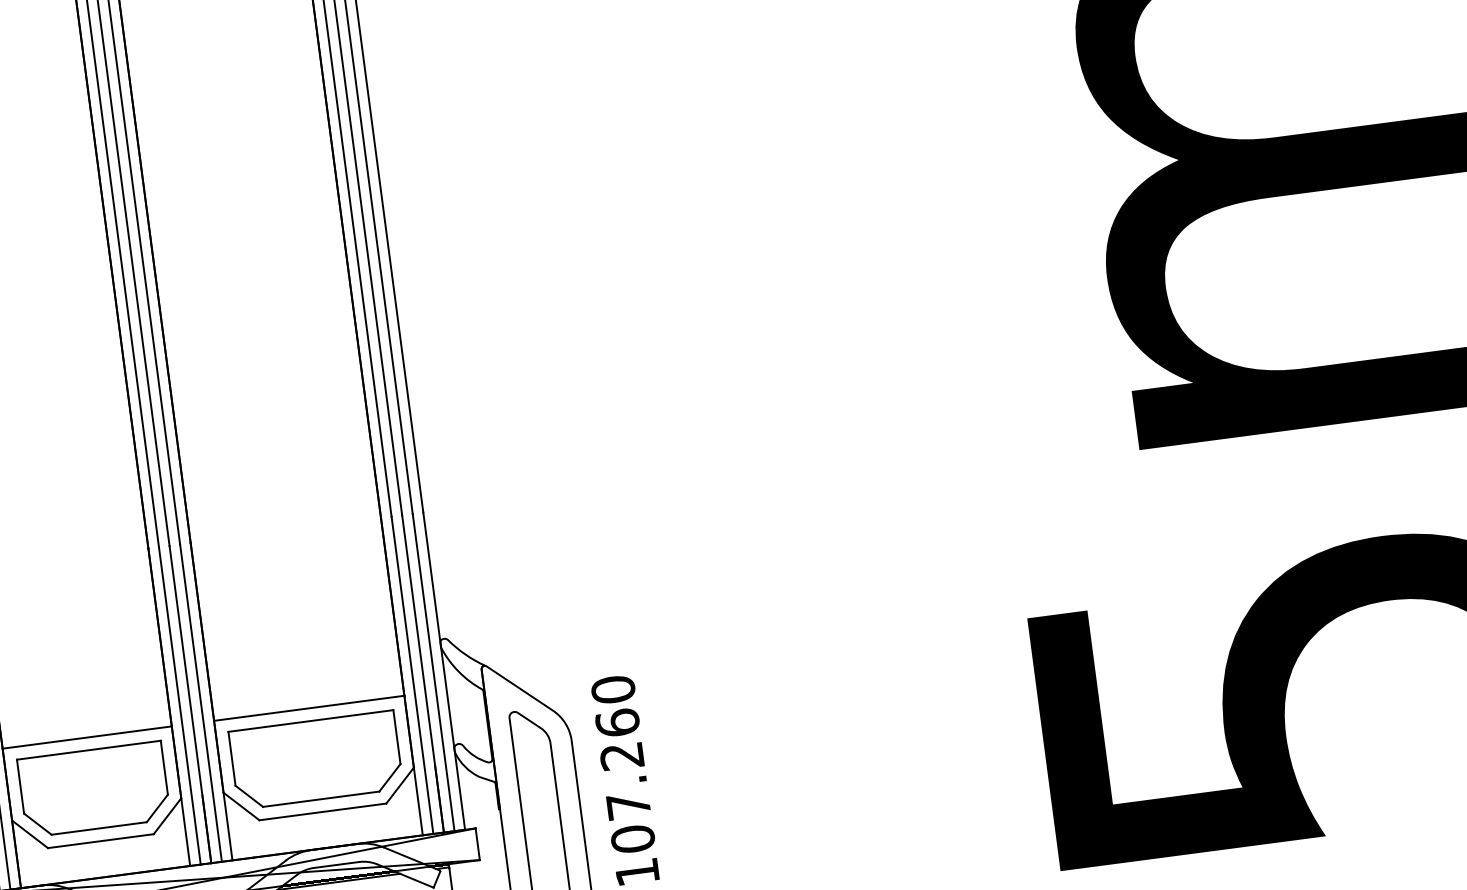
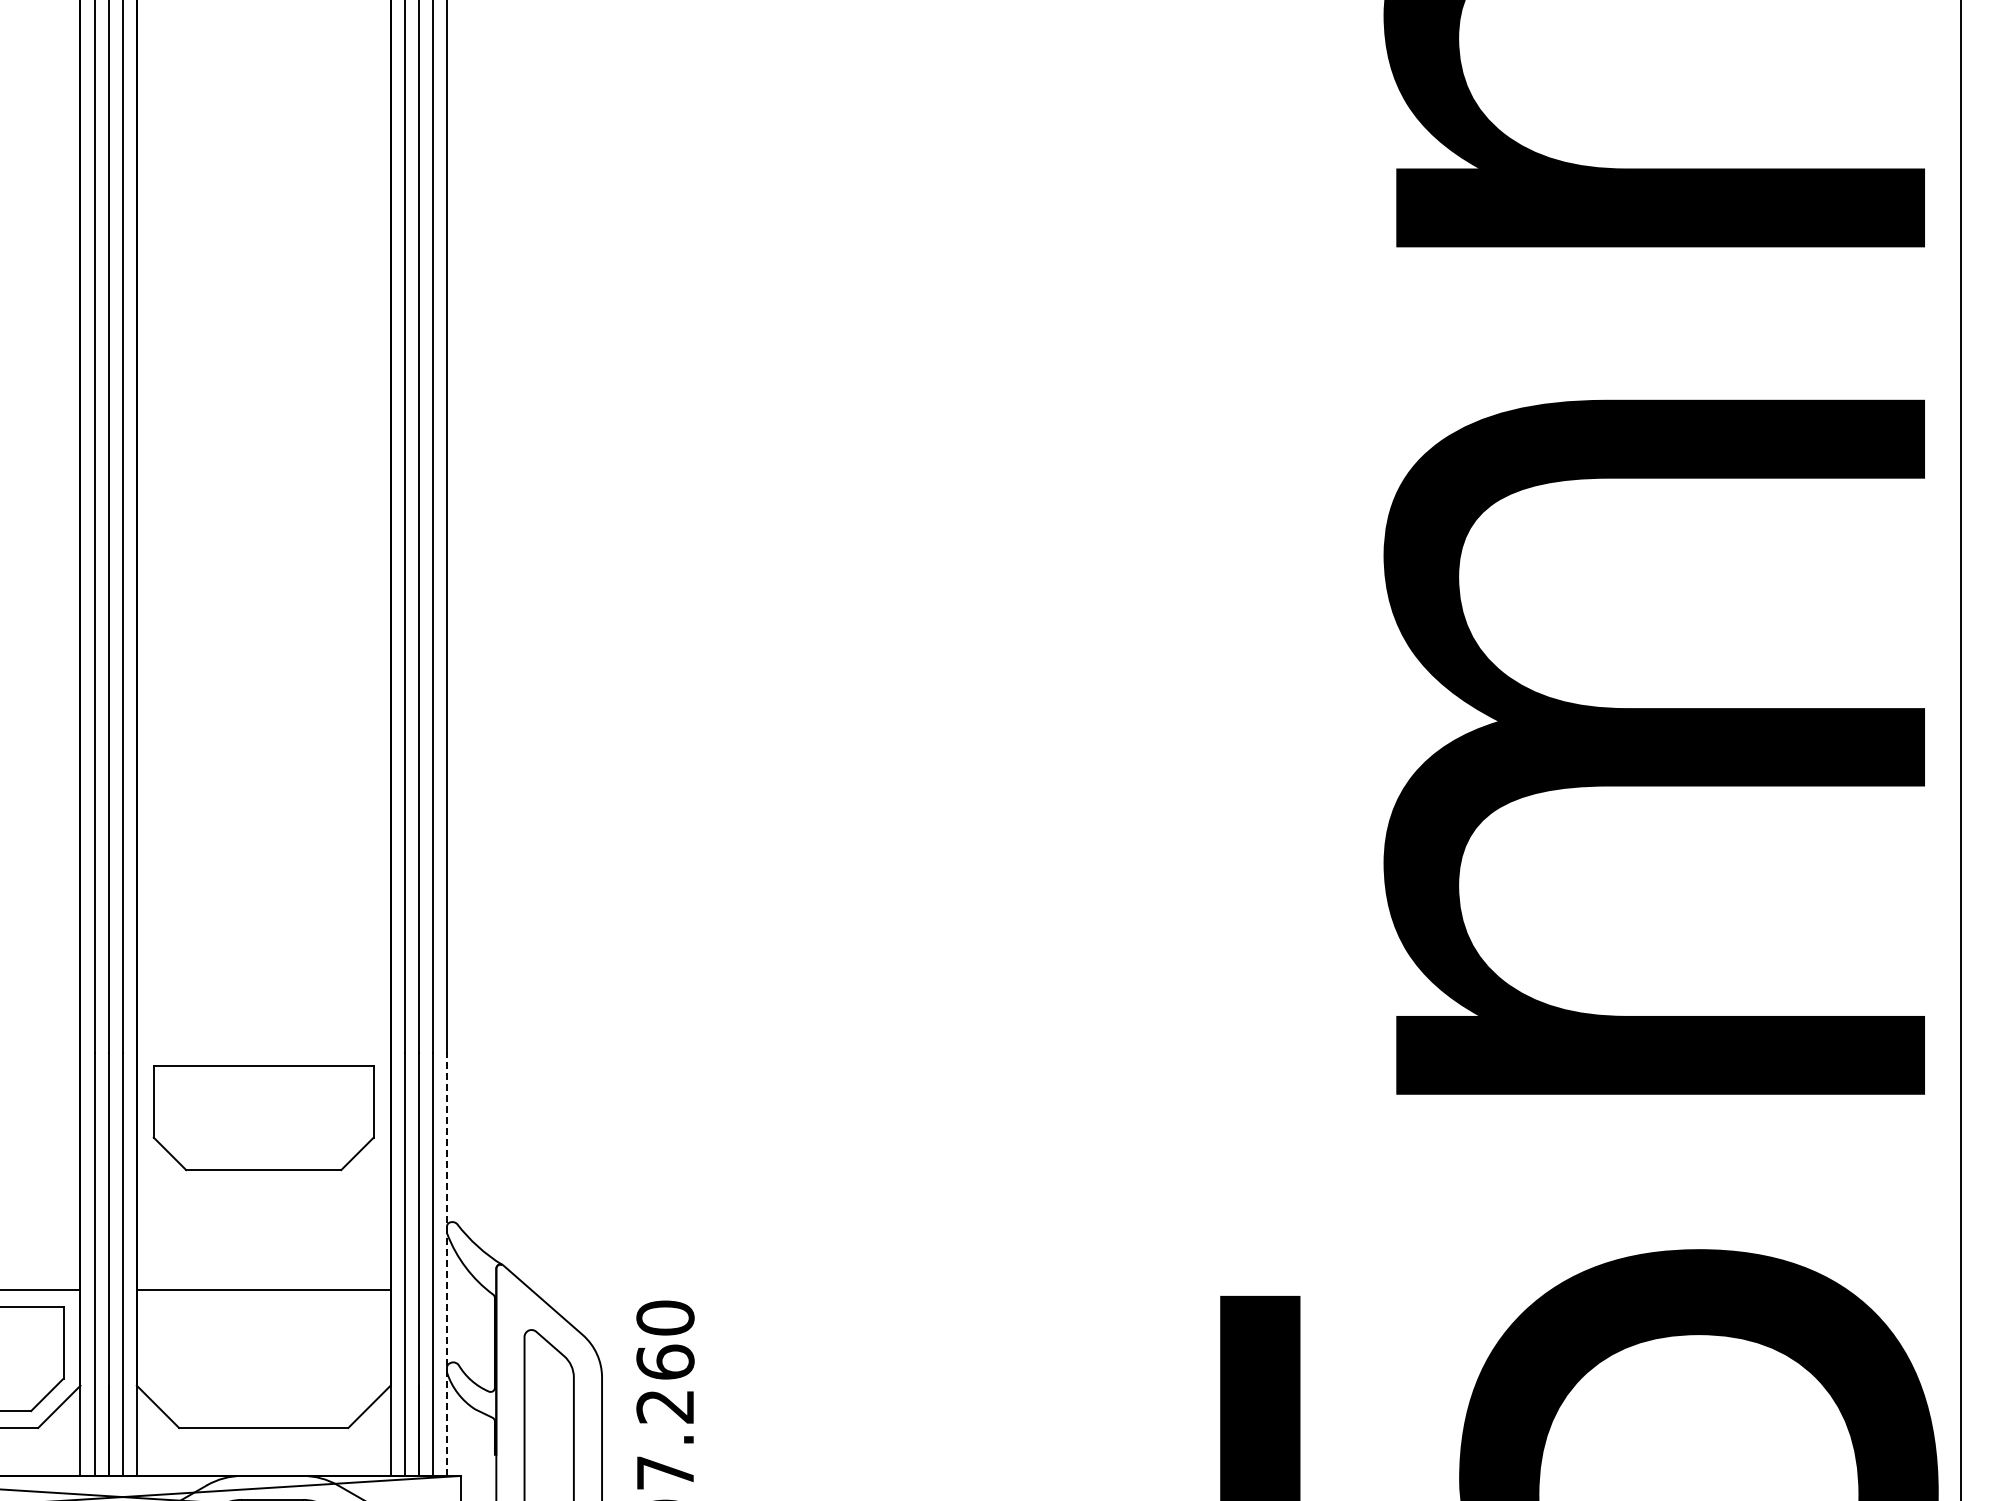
line: (444, 670) -> (447, 1263), solid -> dashed
part: (315, 760) -> (263, 1118), moved

